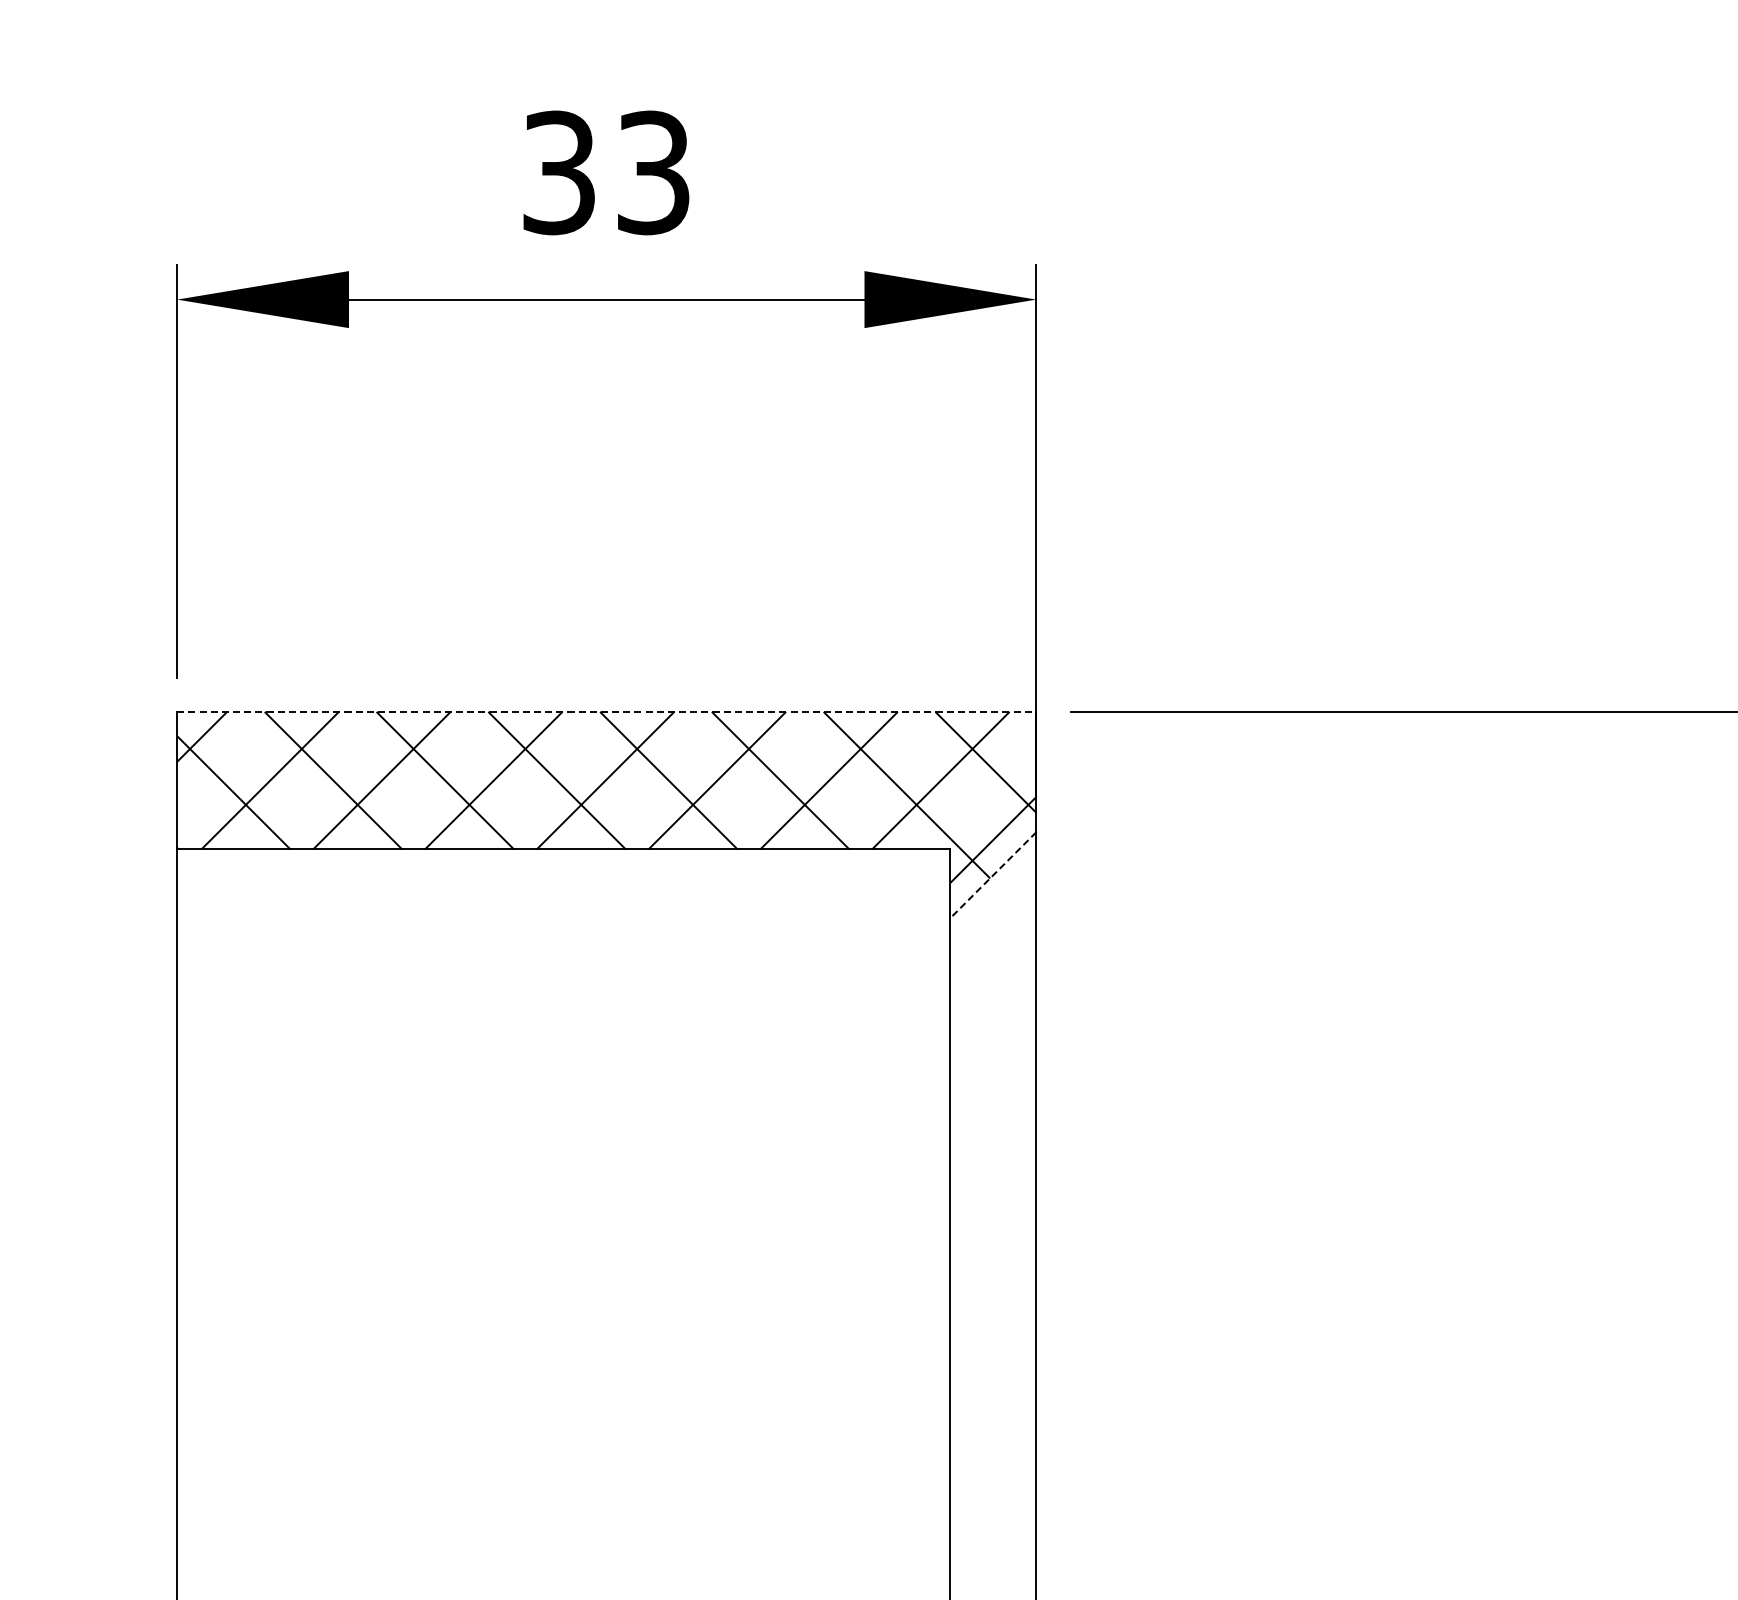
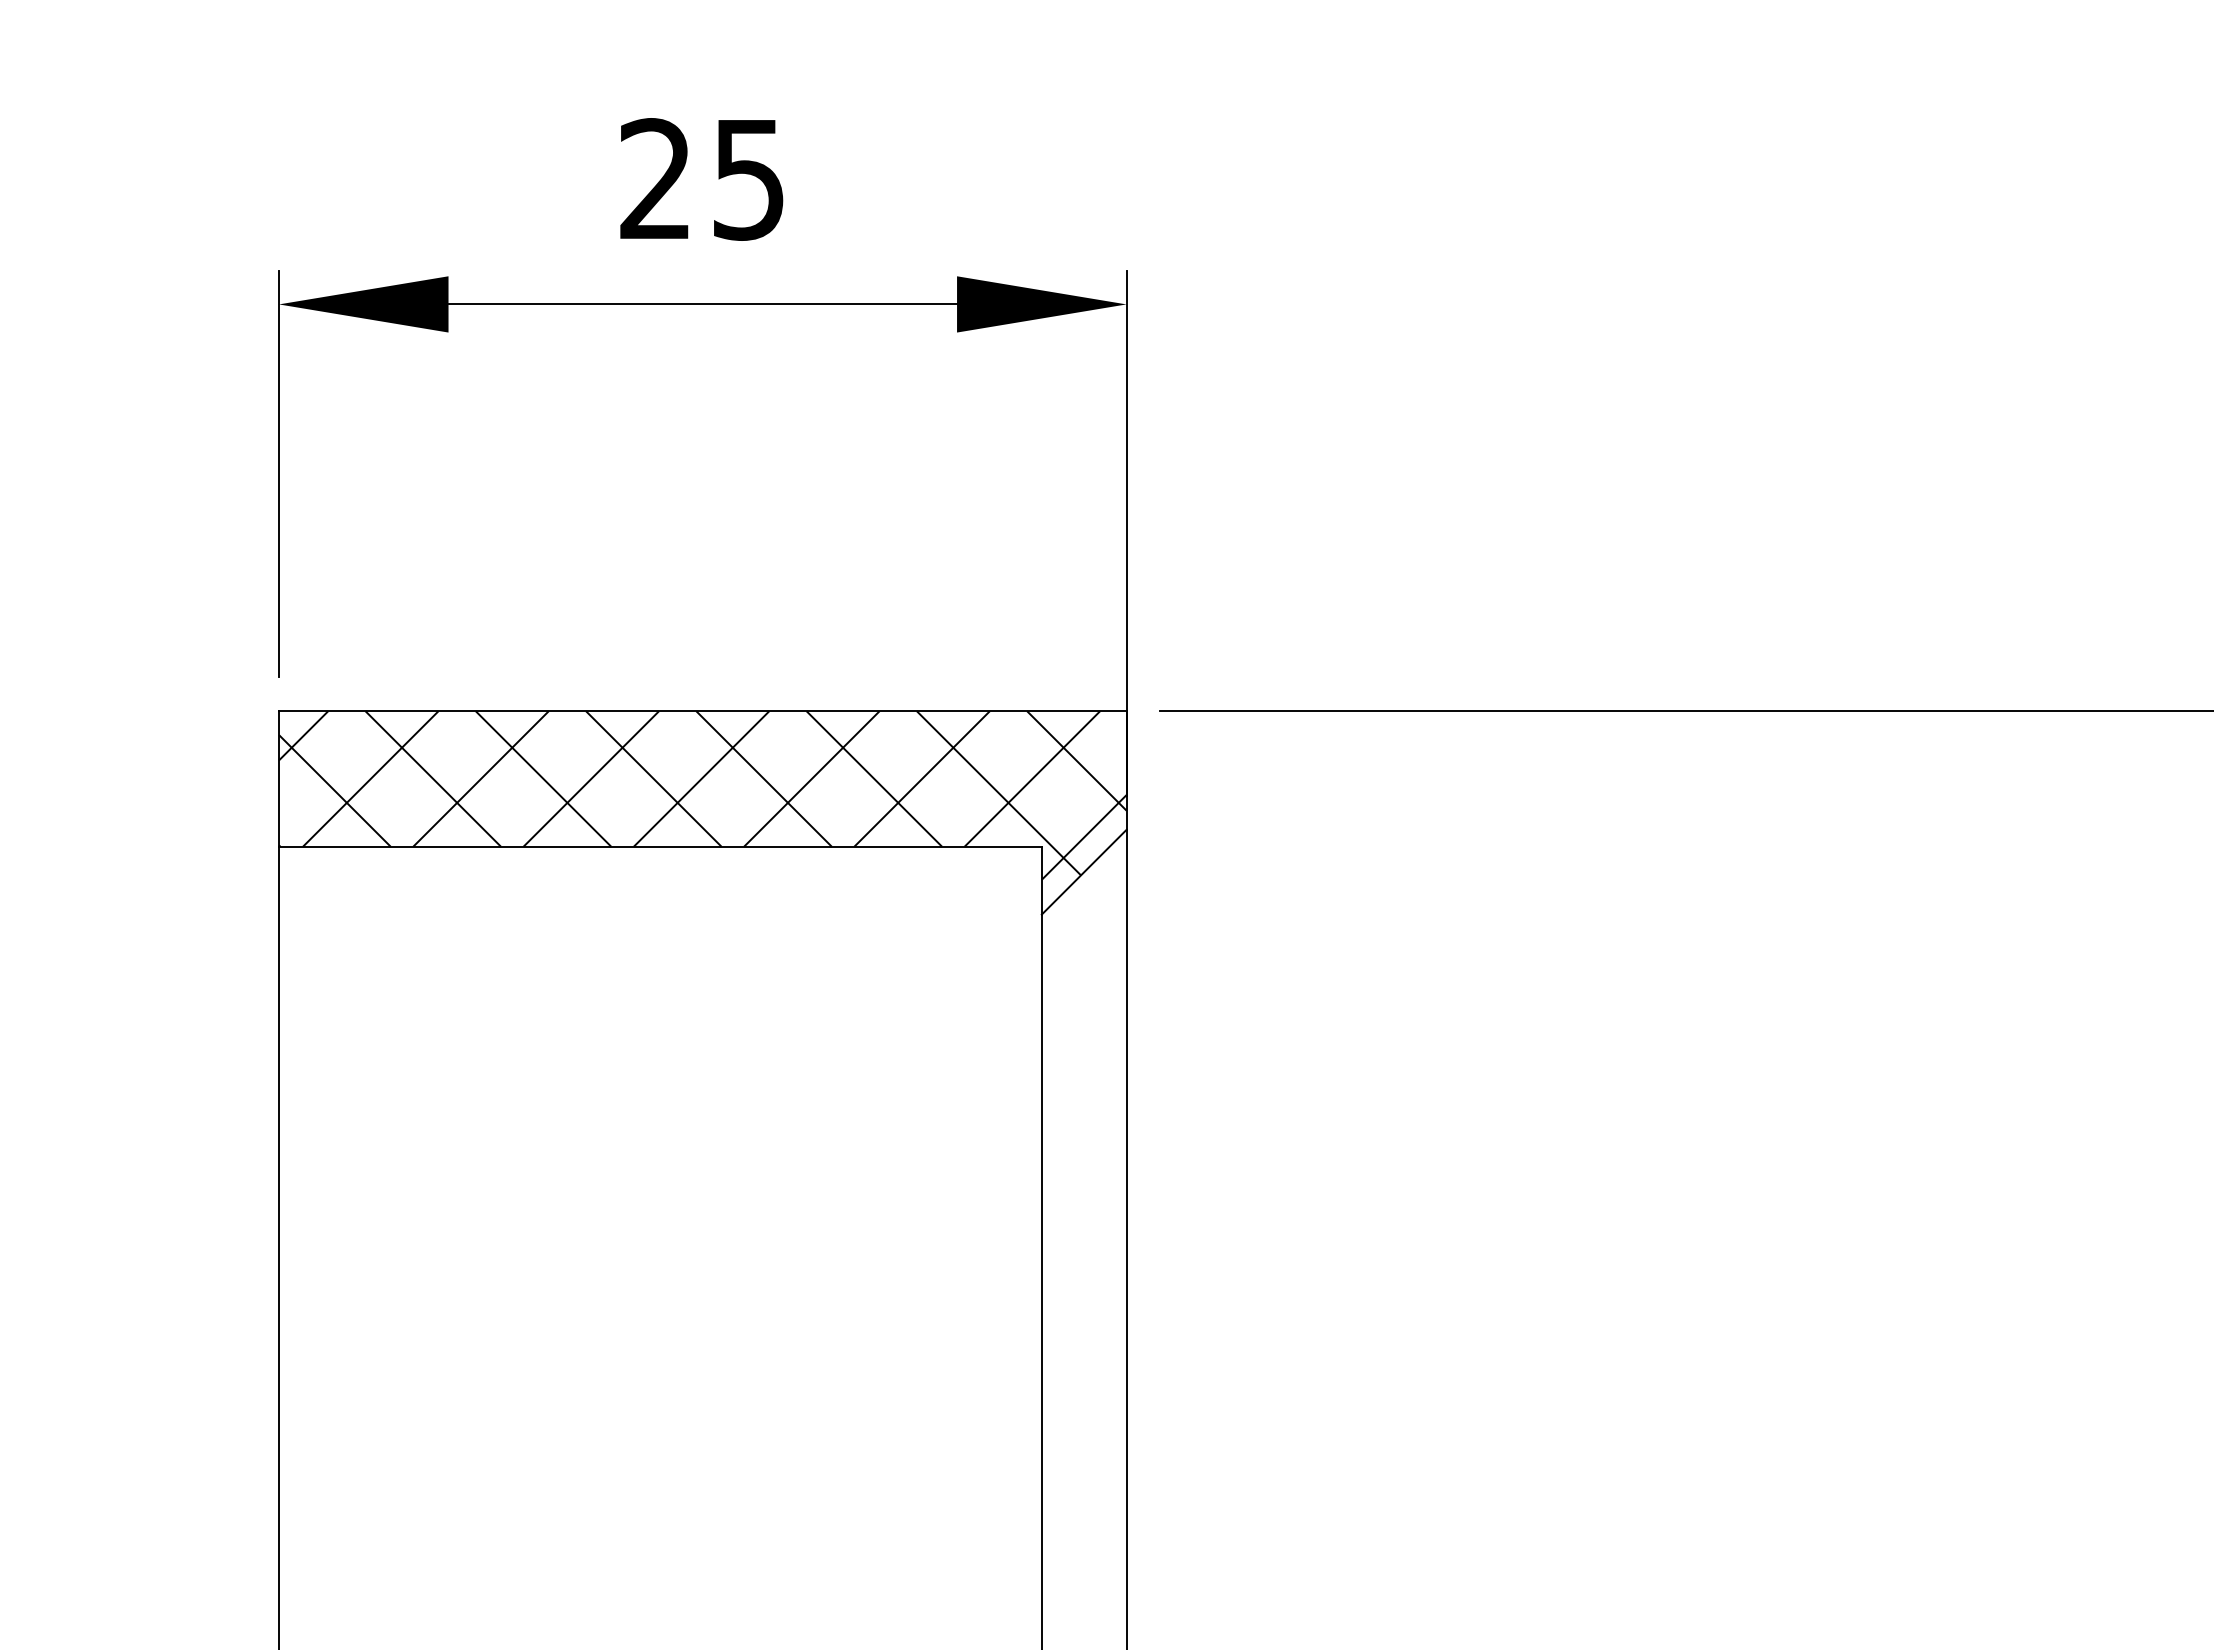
text: (606, 172) -> (702, 179), 33 -> 25
line: (606, 712) -> (702, 711), dashed -> solid
line: (993, 875) -> (1084, 872), dashed -> solid

